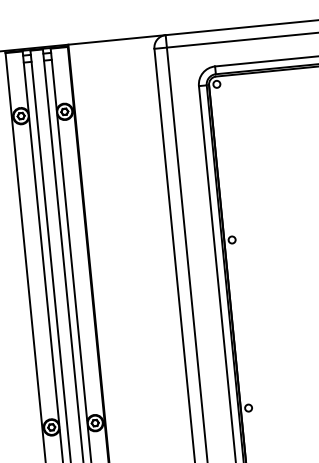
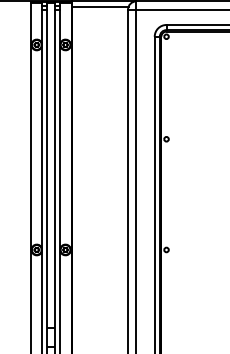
line: (112, 48) -> (100, 6), added

